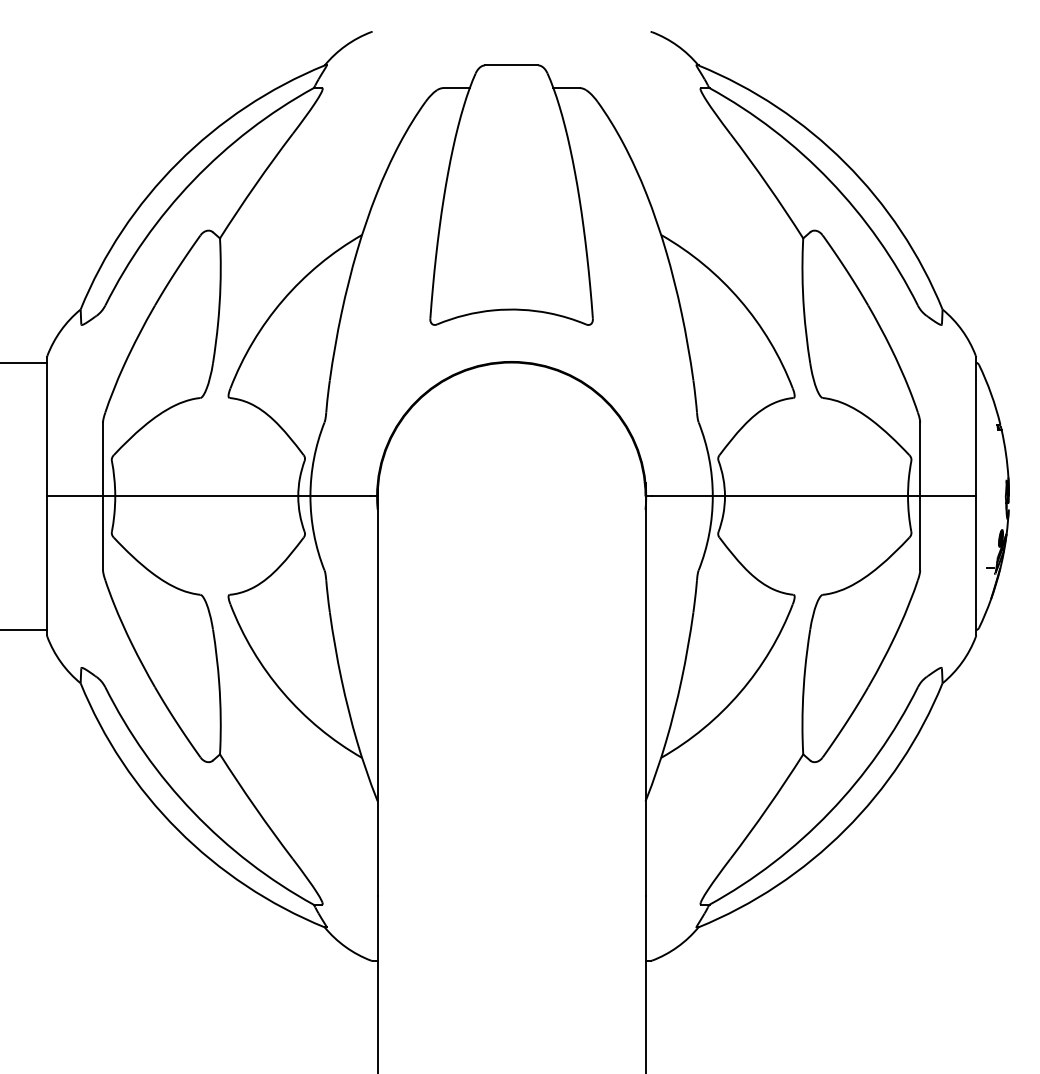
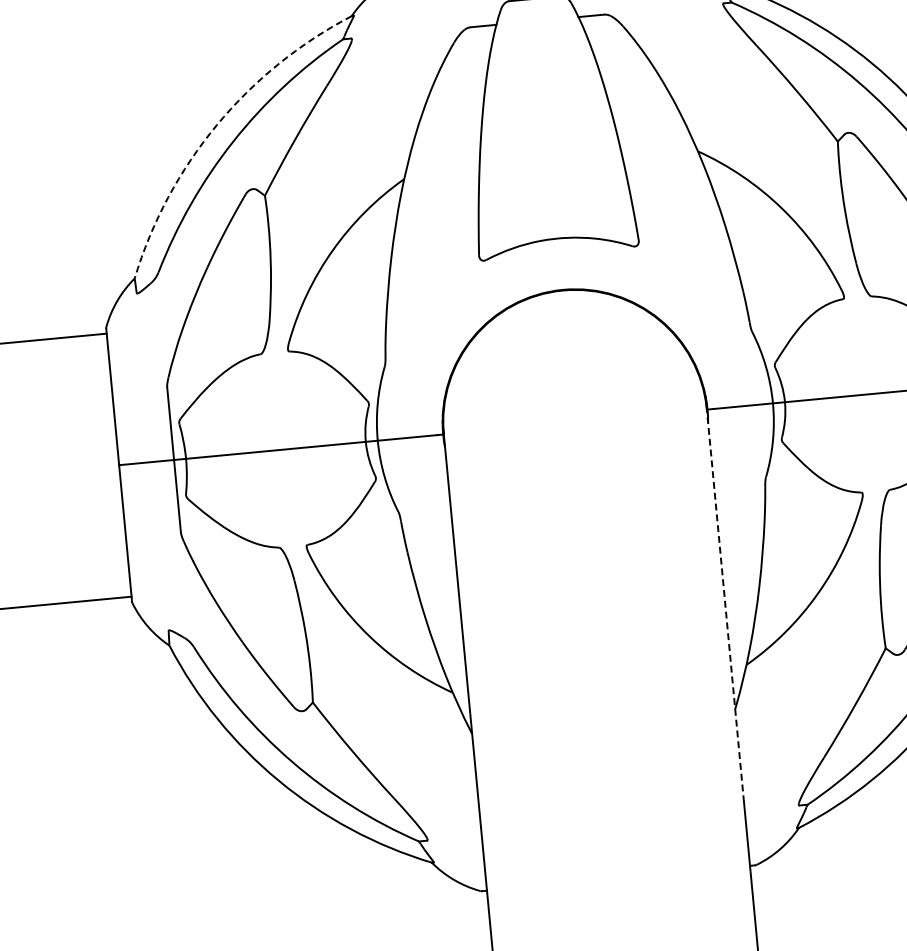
arc: (178, 162) -> (217, 124), solid -> dashed
line: (645, 696) -> (725, 606), solid -> dashed

